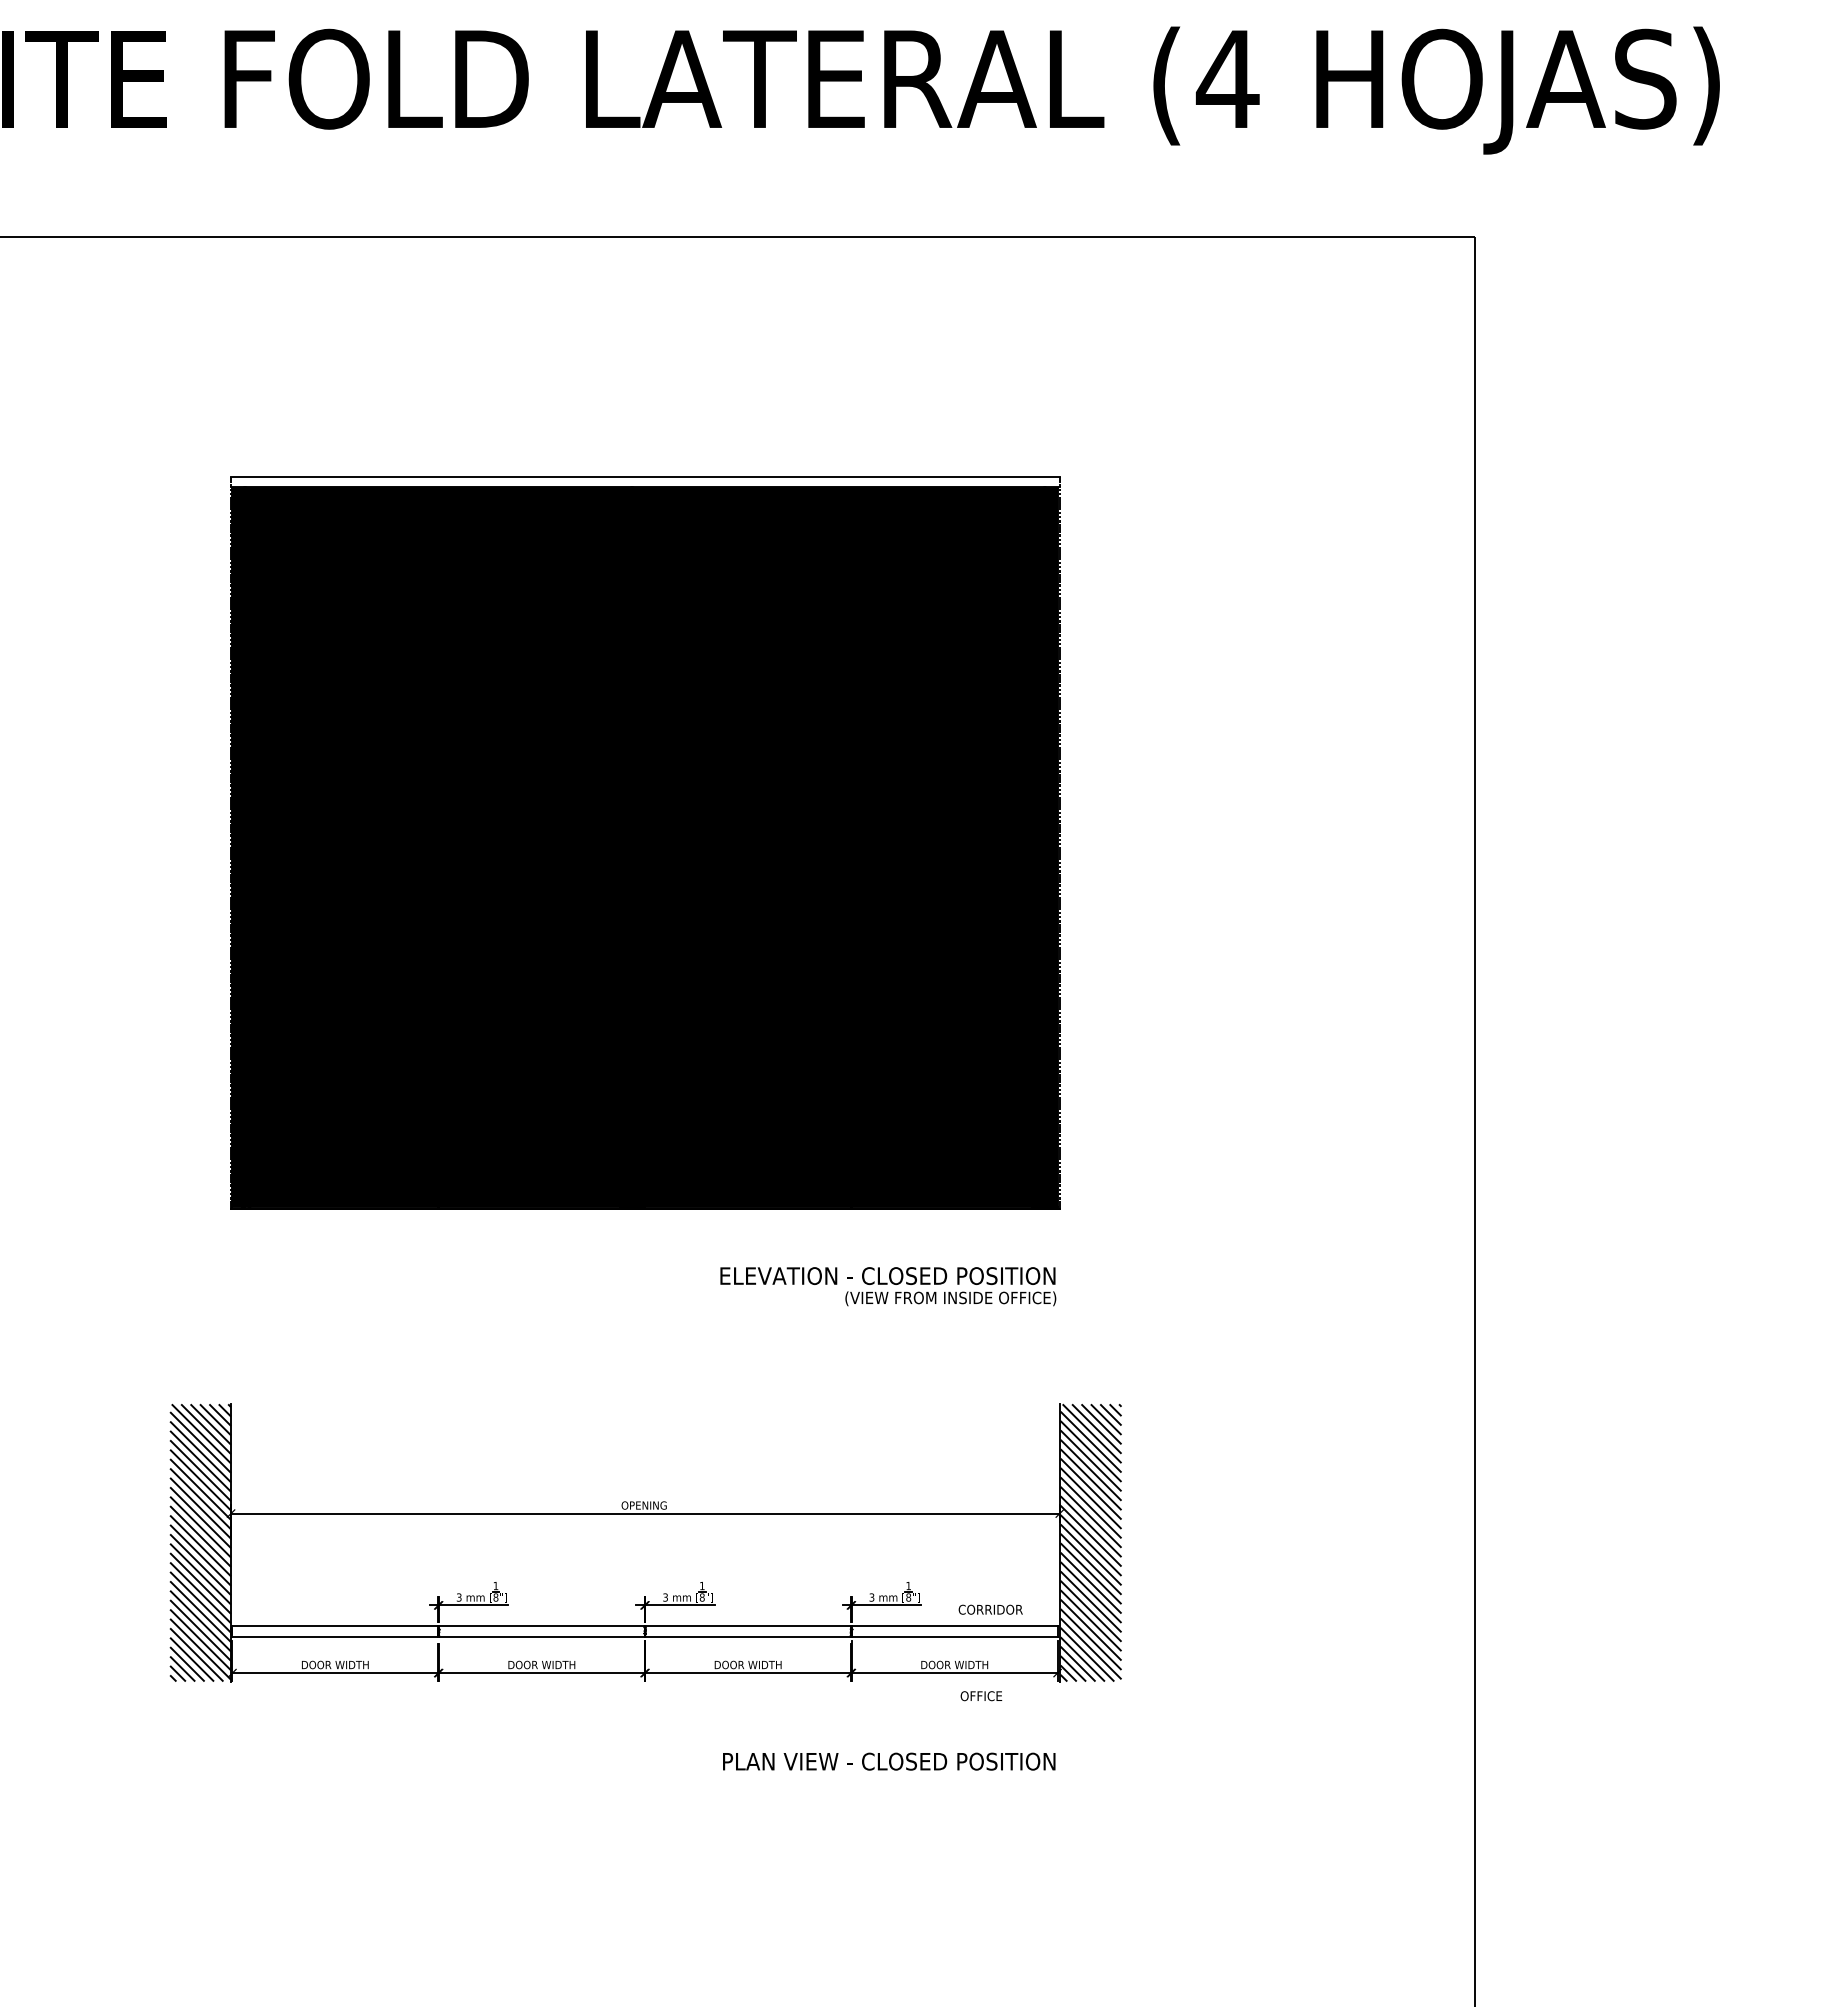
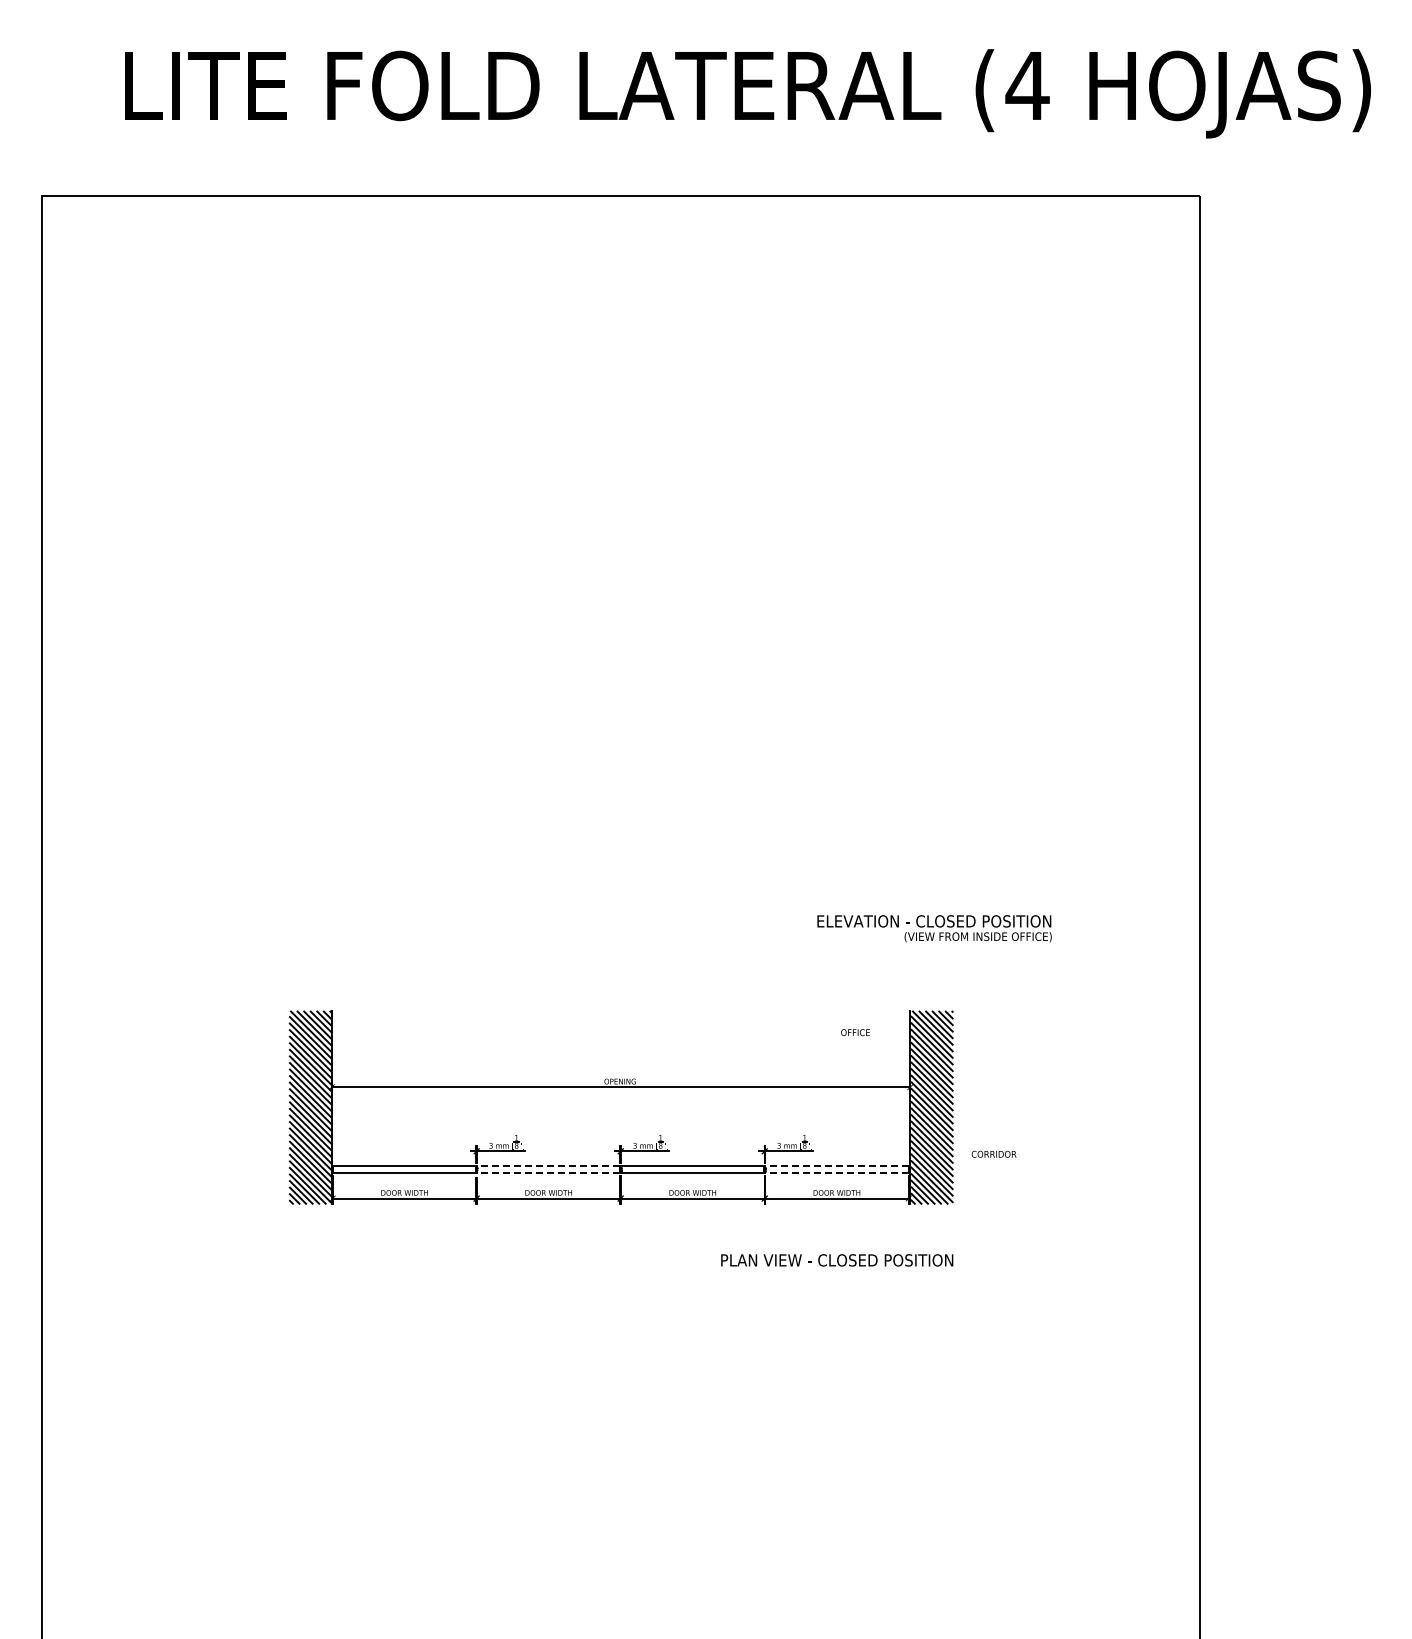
part: (644, 843) -> (620, 619), removed
text: (888, 1286) -> (934, 928), moved
text: (989, 1608) -> (993, 1153), moved
line: (541, 1625) -> (548, 1165), solid -> dashed
line: (954, 1625) -> (836, 1165), solid -> dashed
line: (541, 1637) -> (548, 1173), solid -> dashed
line: (954, 1637) -> (836, 1173), solid -> dashed
text: (981, 1695) -> (855, 1032), moved
text: (889, 1761) -> (837, 1260), moved

